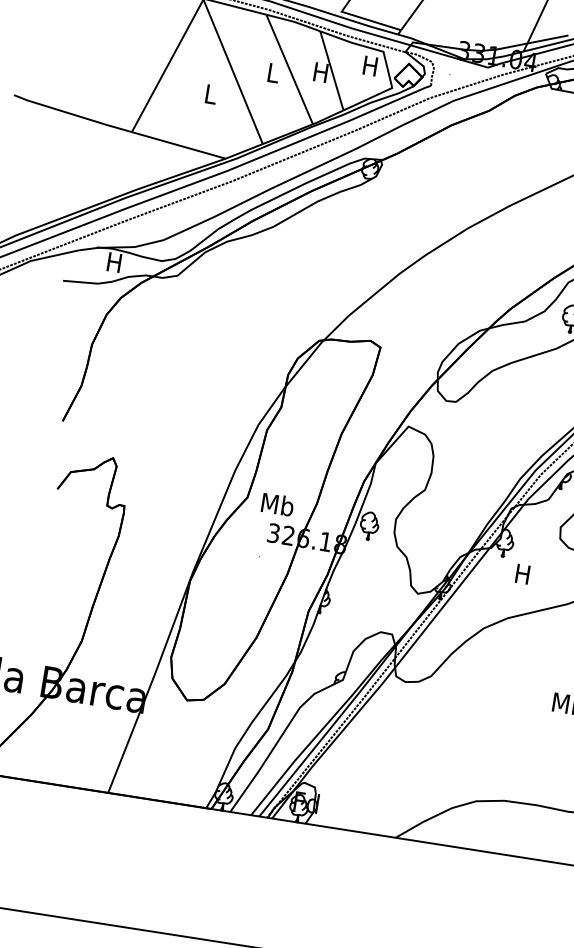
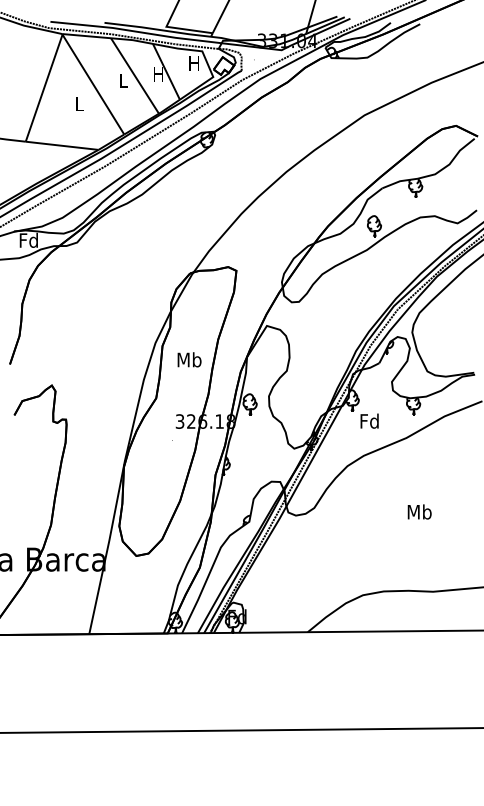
text: (114, 261) -> (28, 239), H -> Fd
text: (277, 504) -> (189, 359), moved
text: (522, 573) -> (369, 420), H -> Fd

